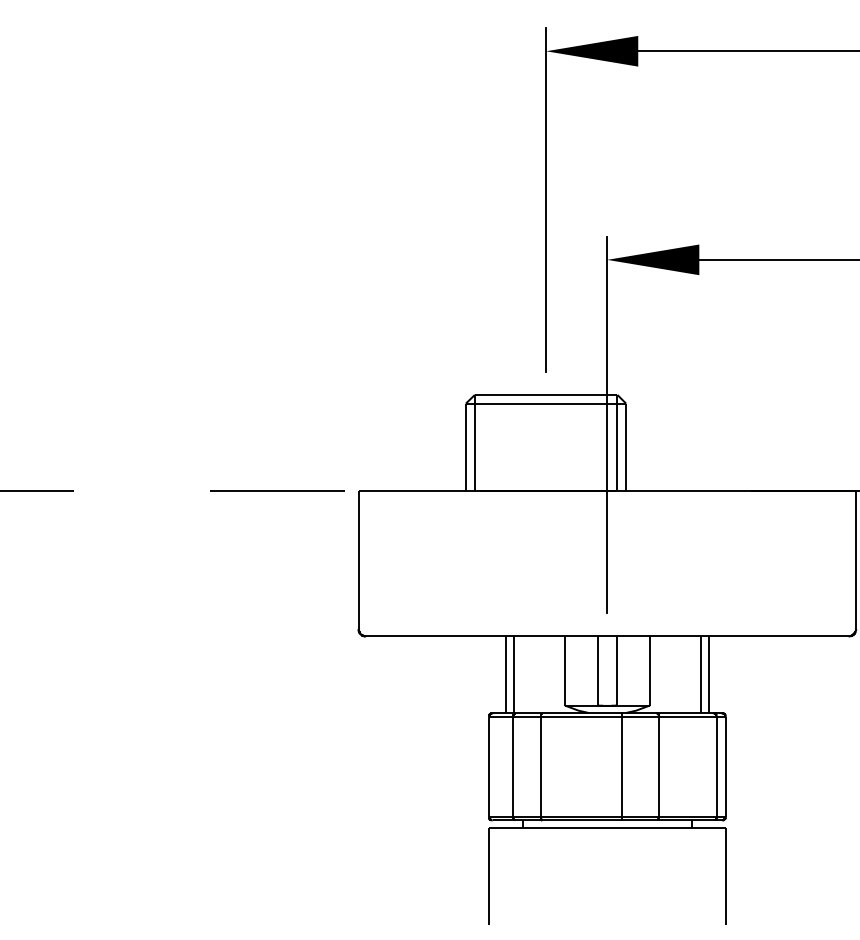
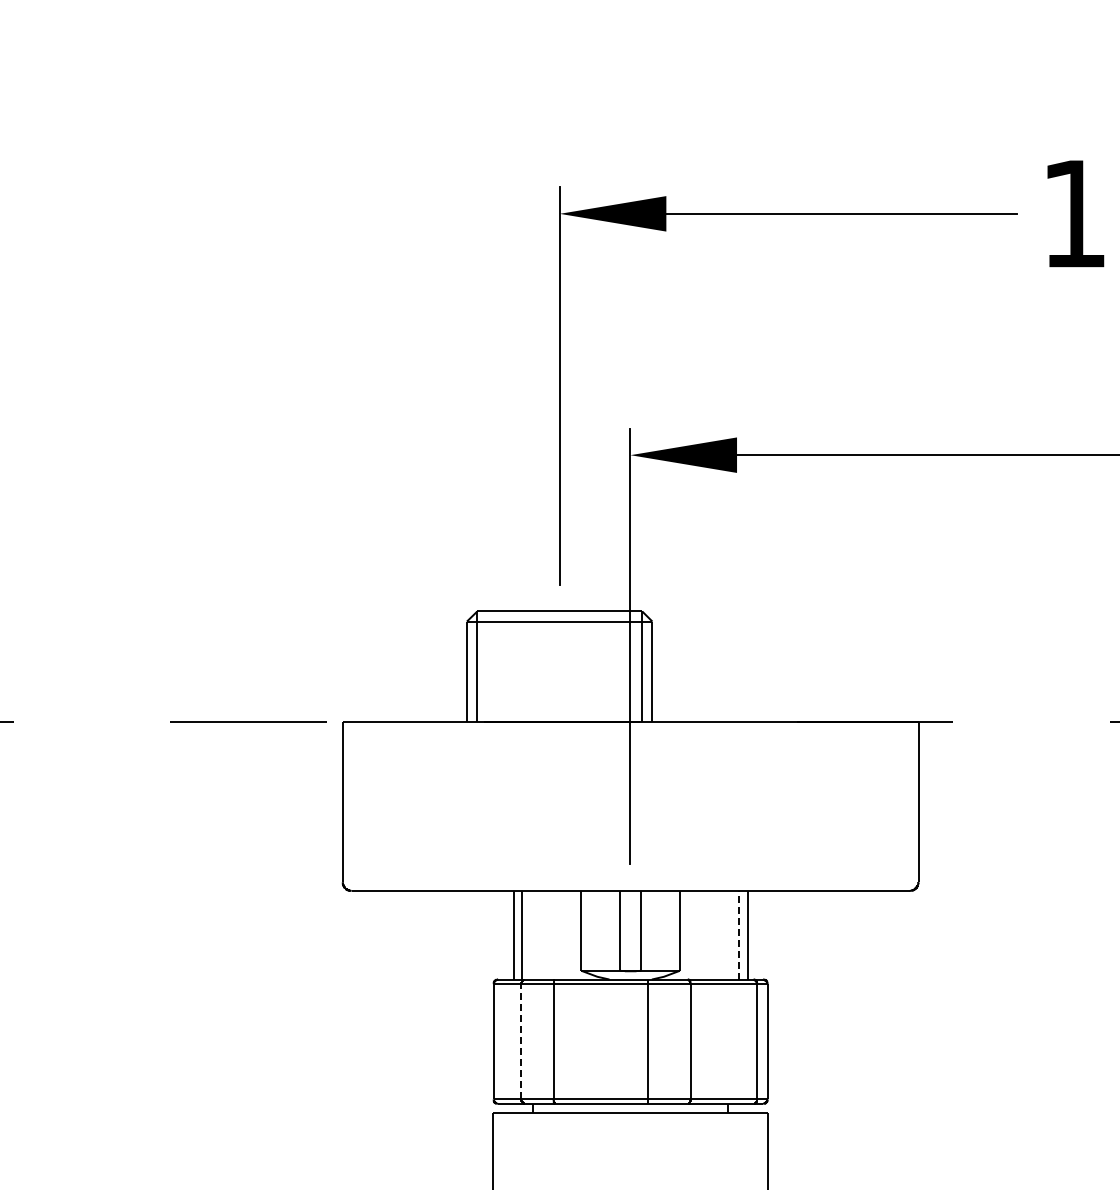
line: (700, 674) -> (738, 934), solid -> dashed
line: (513, 766) -> (521, 1041), solid -> dashed

